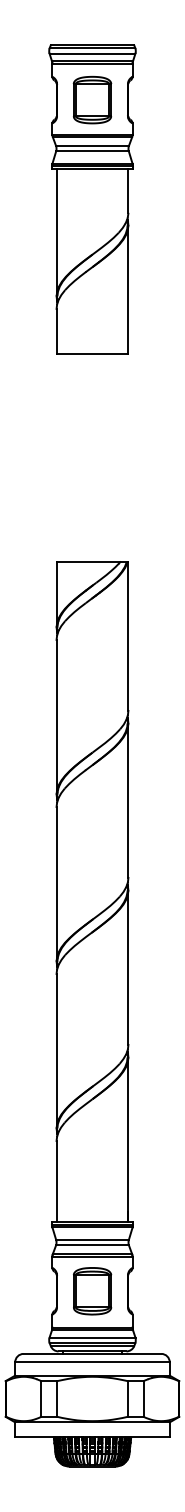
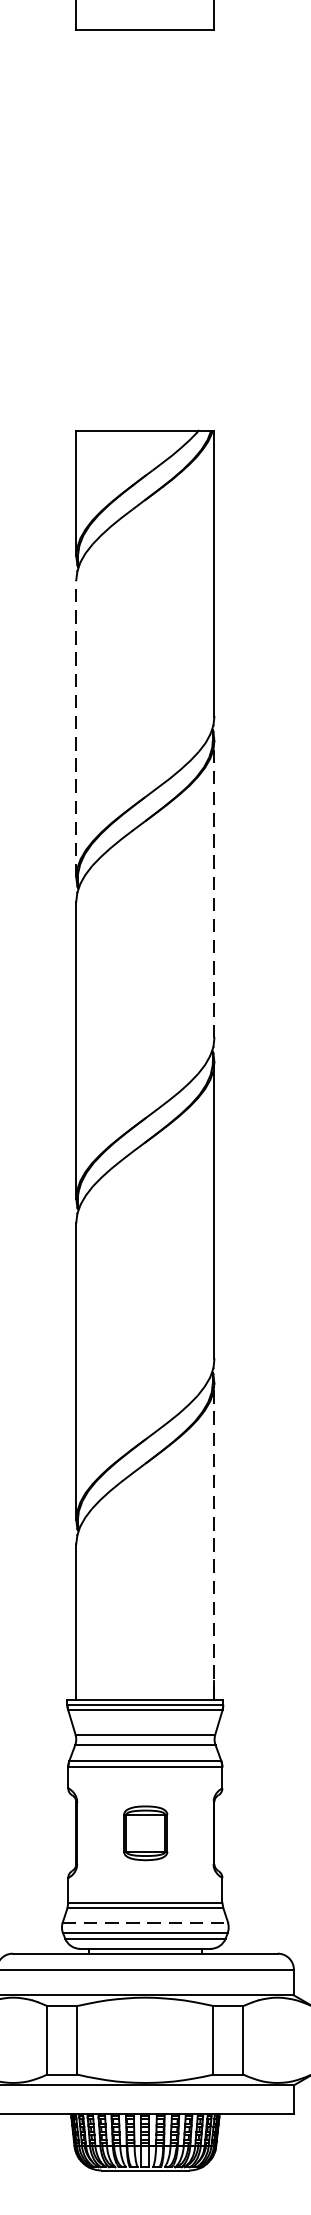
line: (56, 716) -> (76, 727), solid -> dashed
line: (128, 800) -> (214, 889), solid -> dashed
line: (128, 1139) -> (214, 1541), solid -> dashed
part: (92, 1291) -> (145, 1833), size x0.6
line: (92, 1337) -> (145, 1922), solid -> dashed

